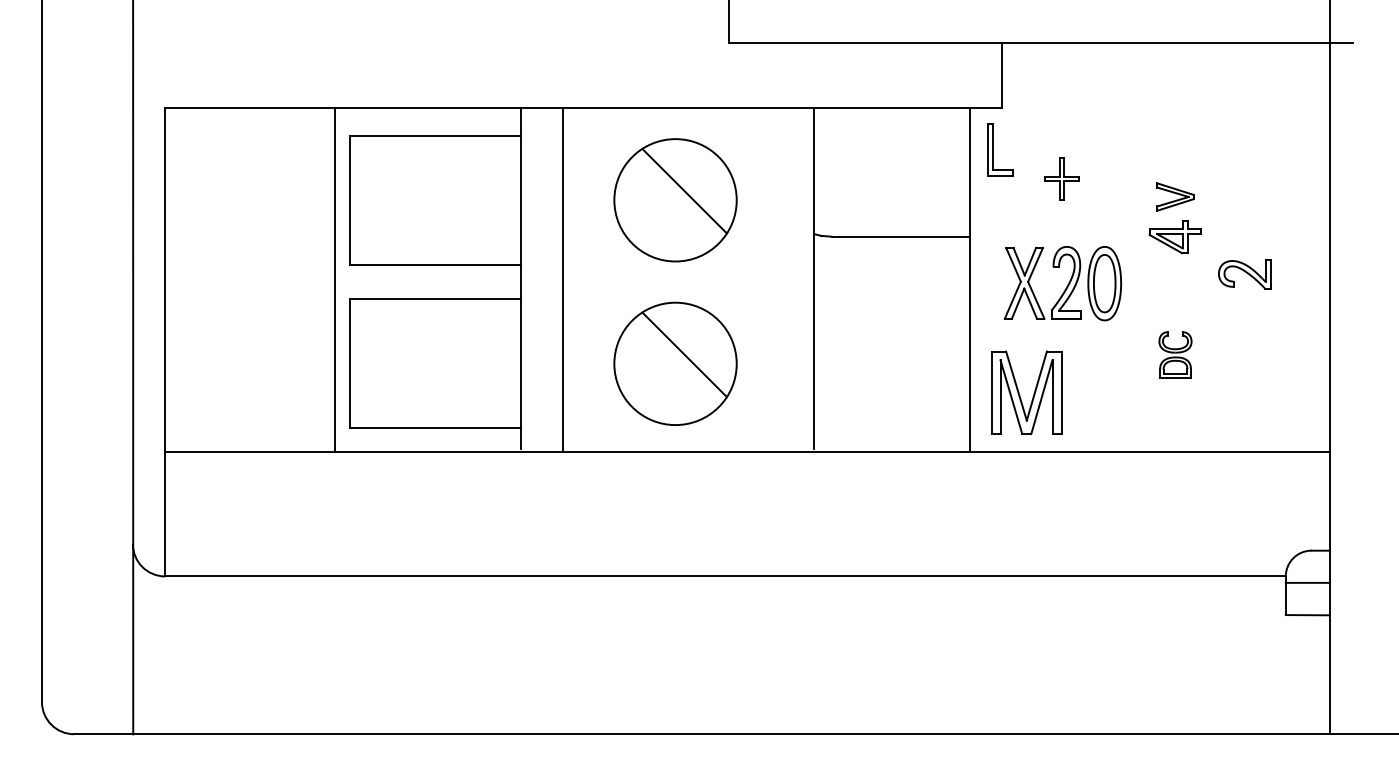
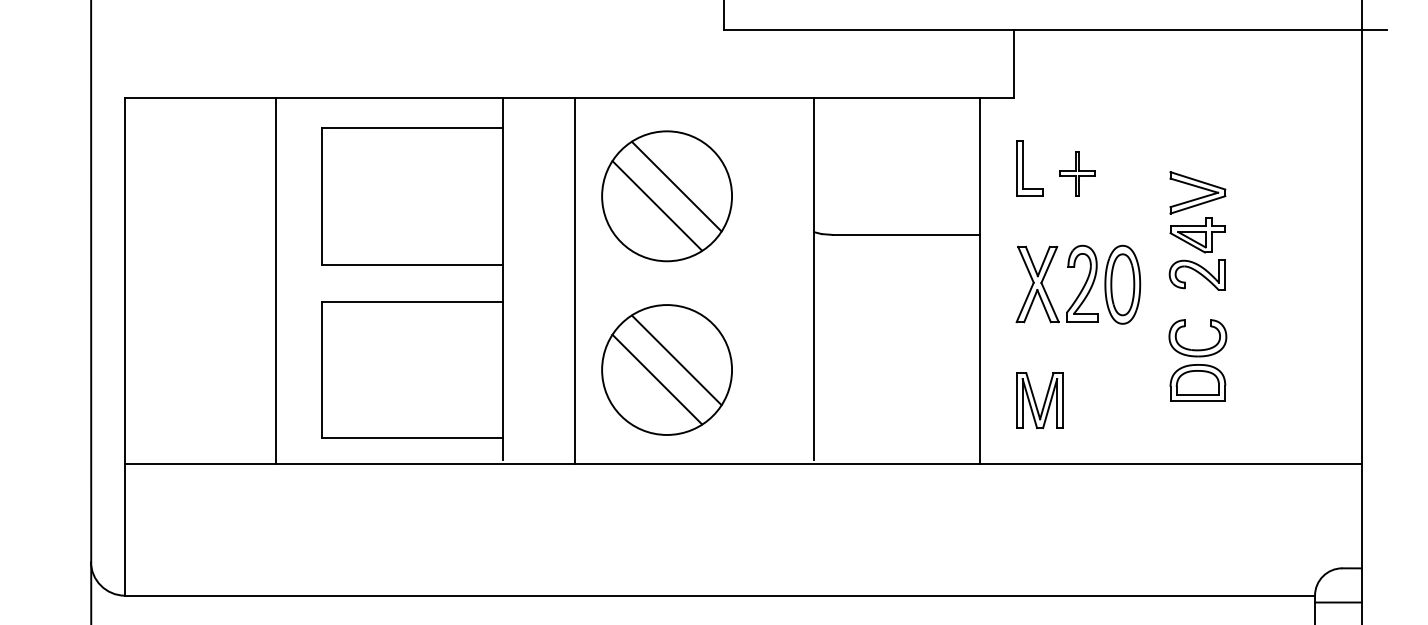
part: (993, 149) -> (1022, 167), moved
part: (1175, 196) -> (1197, 192), size x1.43
line: (666, 209) -> (657, 206), added
part: (1244, 274) -> (1196, 275), moved
line: (334, 279) -> (275, 280), moved
line: (562, 279) -> (574, 280), moved
part: (1175, 354) -> (1197, 360), size x1.67
line: (666, 372) -> (657, 379), added
part: (1026, 392) -> (1039, 400), size x0.62

